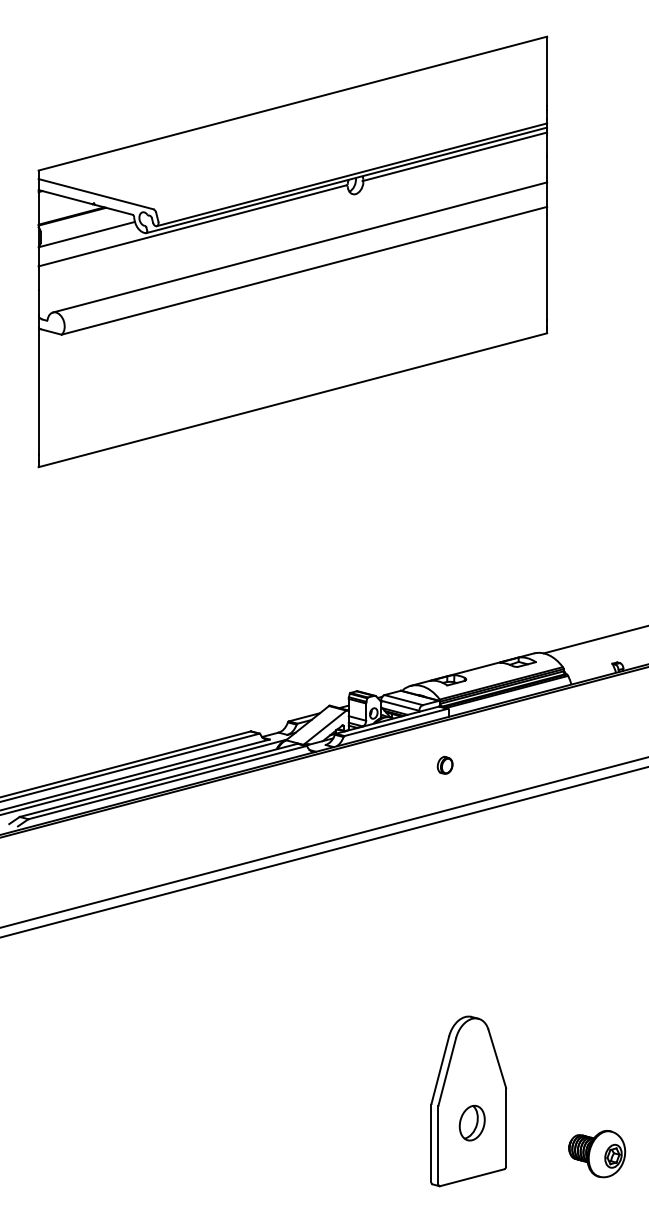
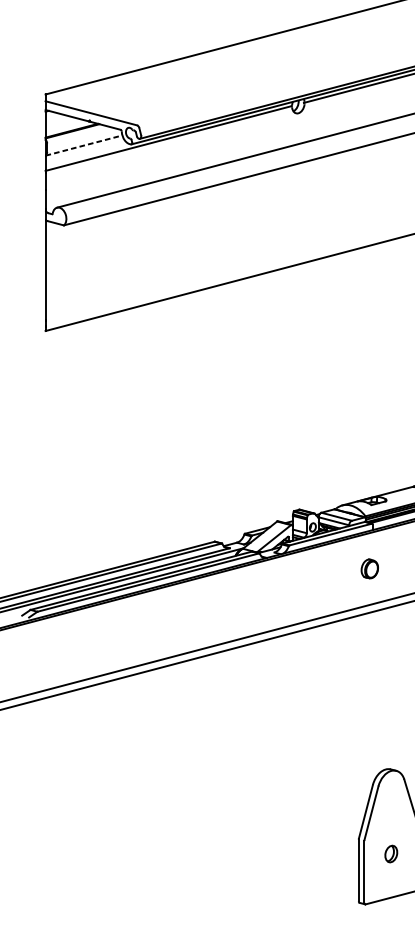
line: (86, 234) -> (83, 145), solid -> dashed
part: (444, 764) -> (369, 568), size x1.4
part: (471, 1122) -> (390, 853), size x0.6

